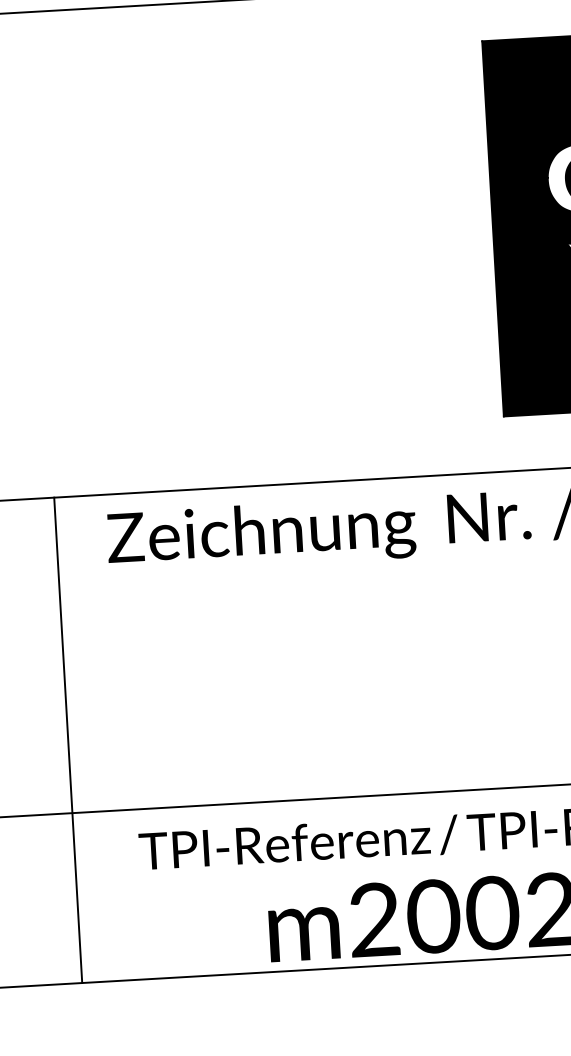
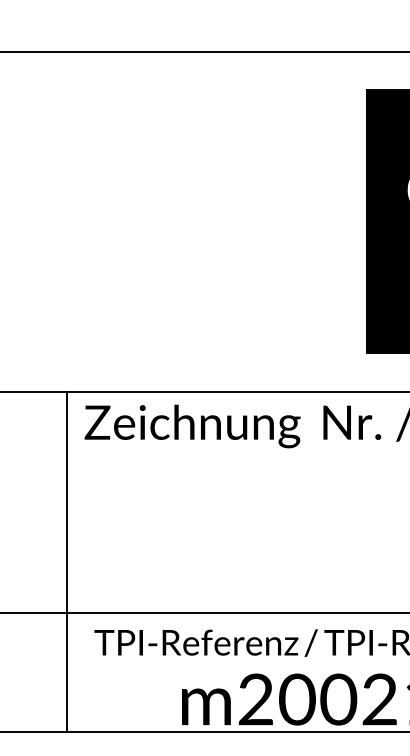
line: (68, 739) -> (67, 561), moved

